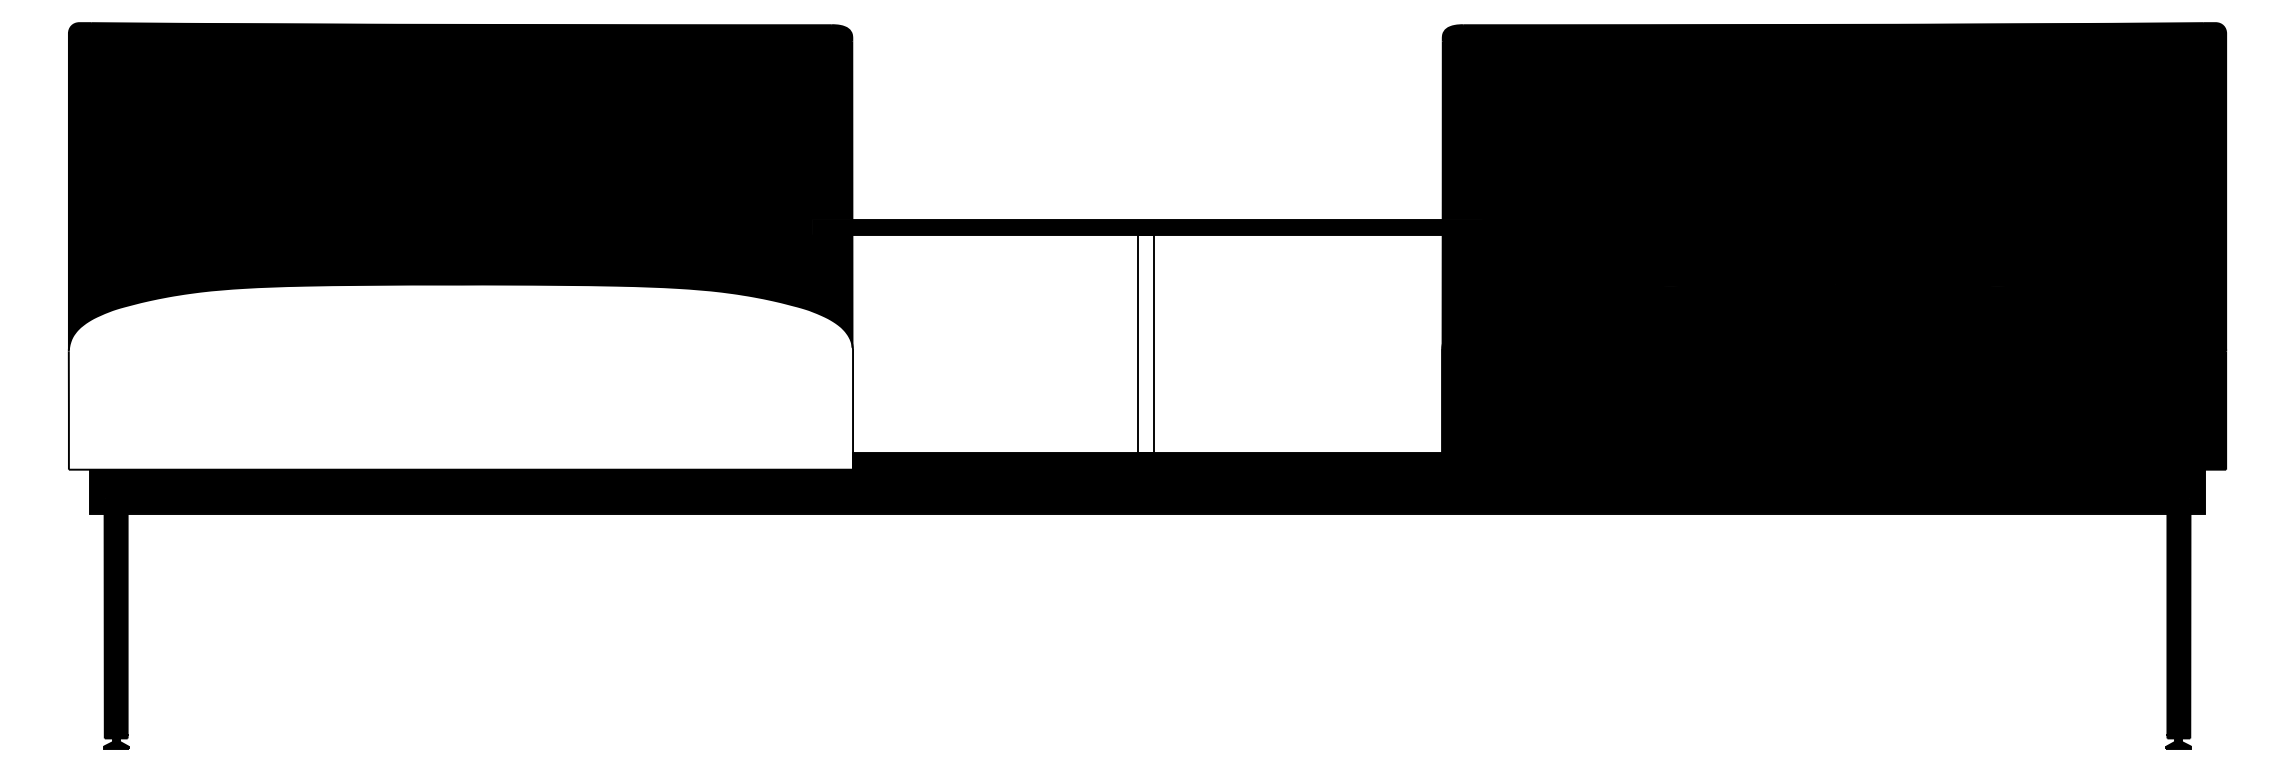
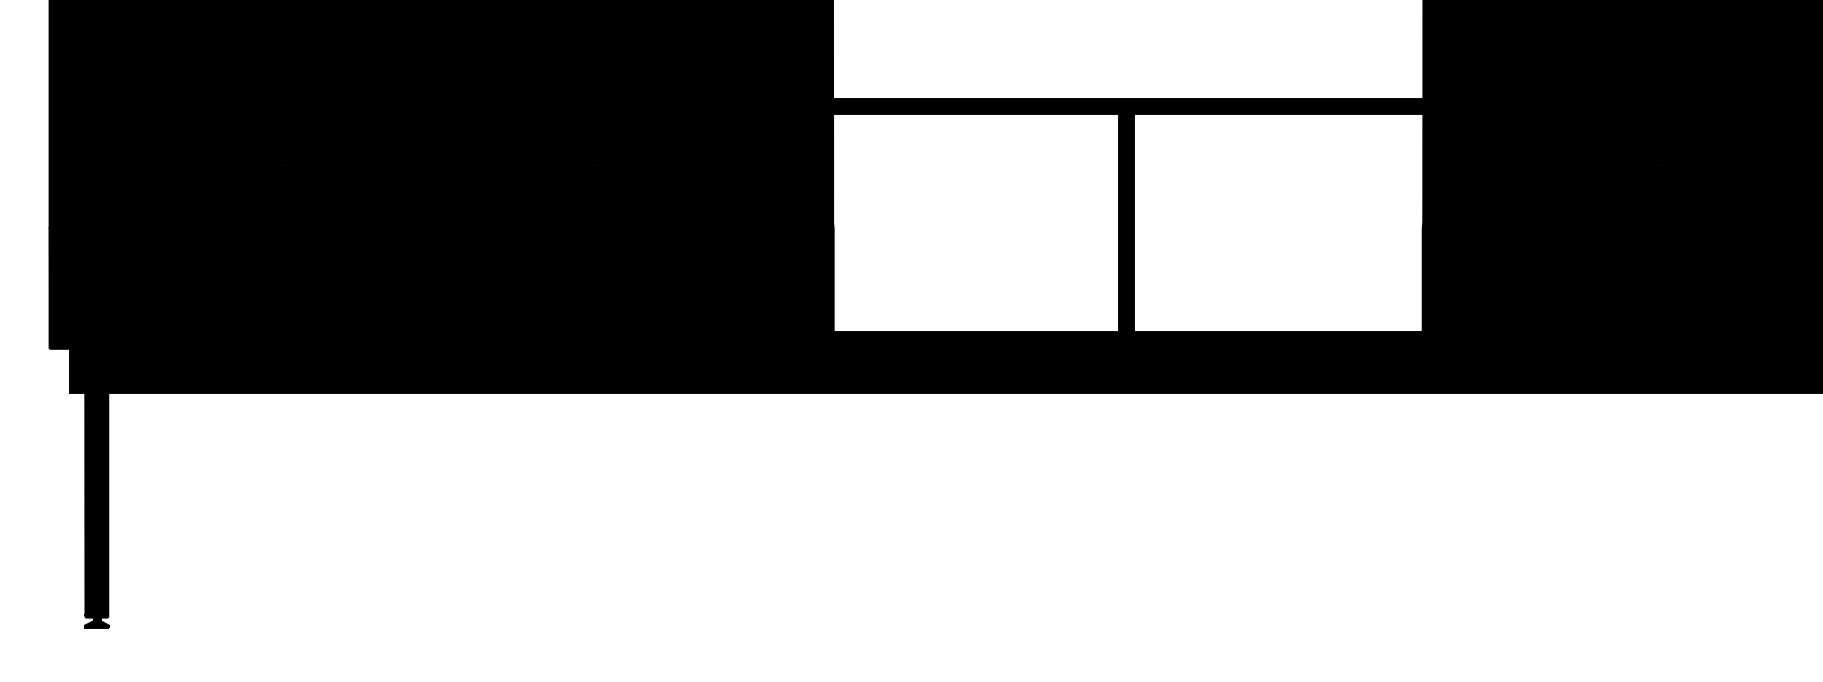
fill: (1145, 343) -> (1126, 222), added
fill: (460, 376) -> (441, 255), added

